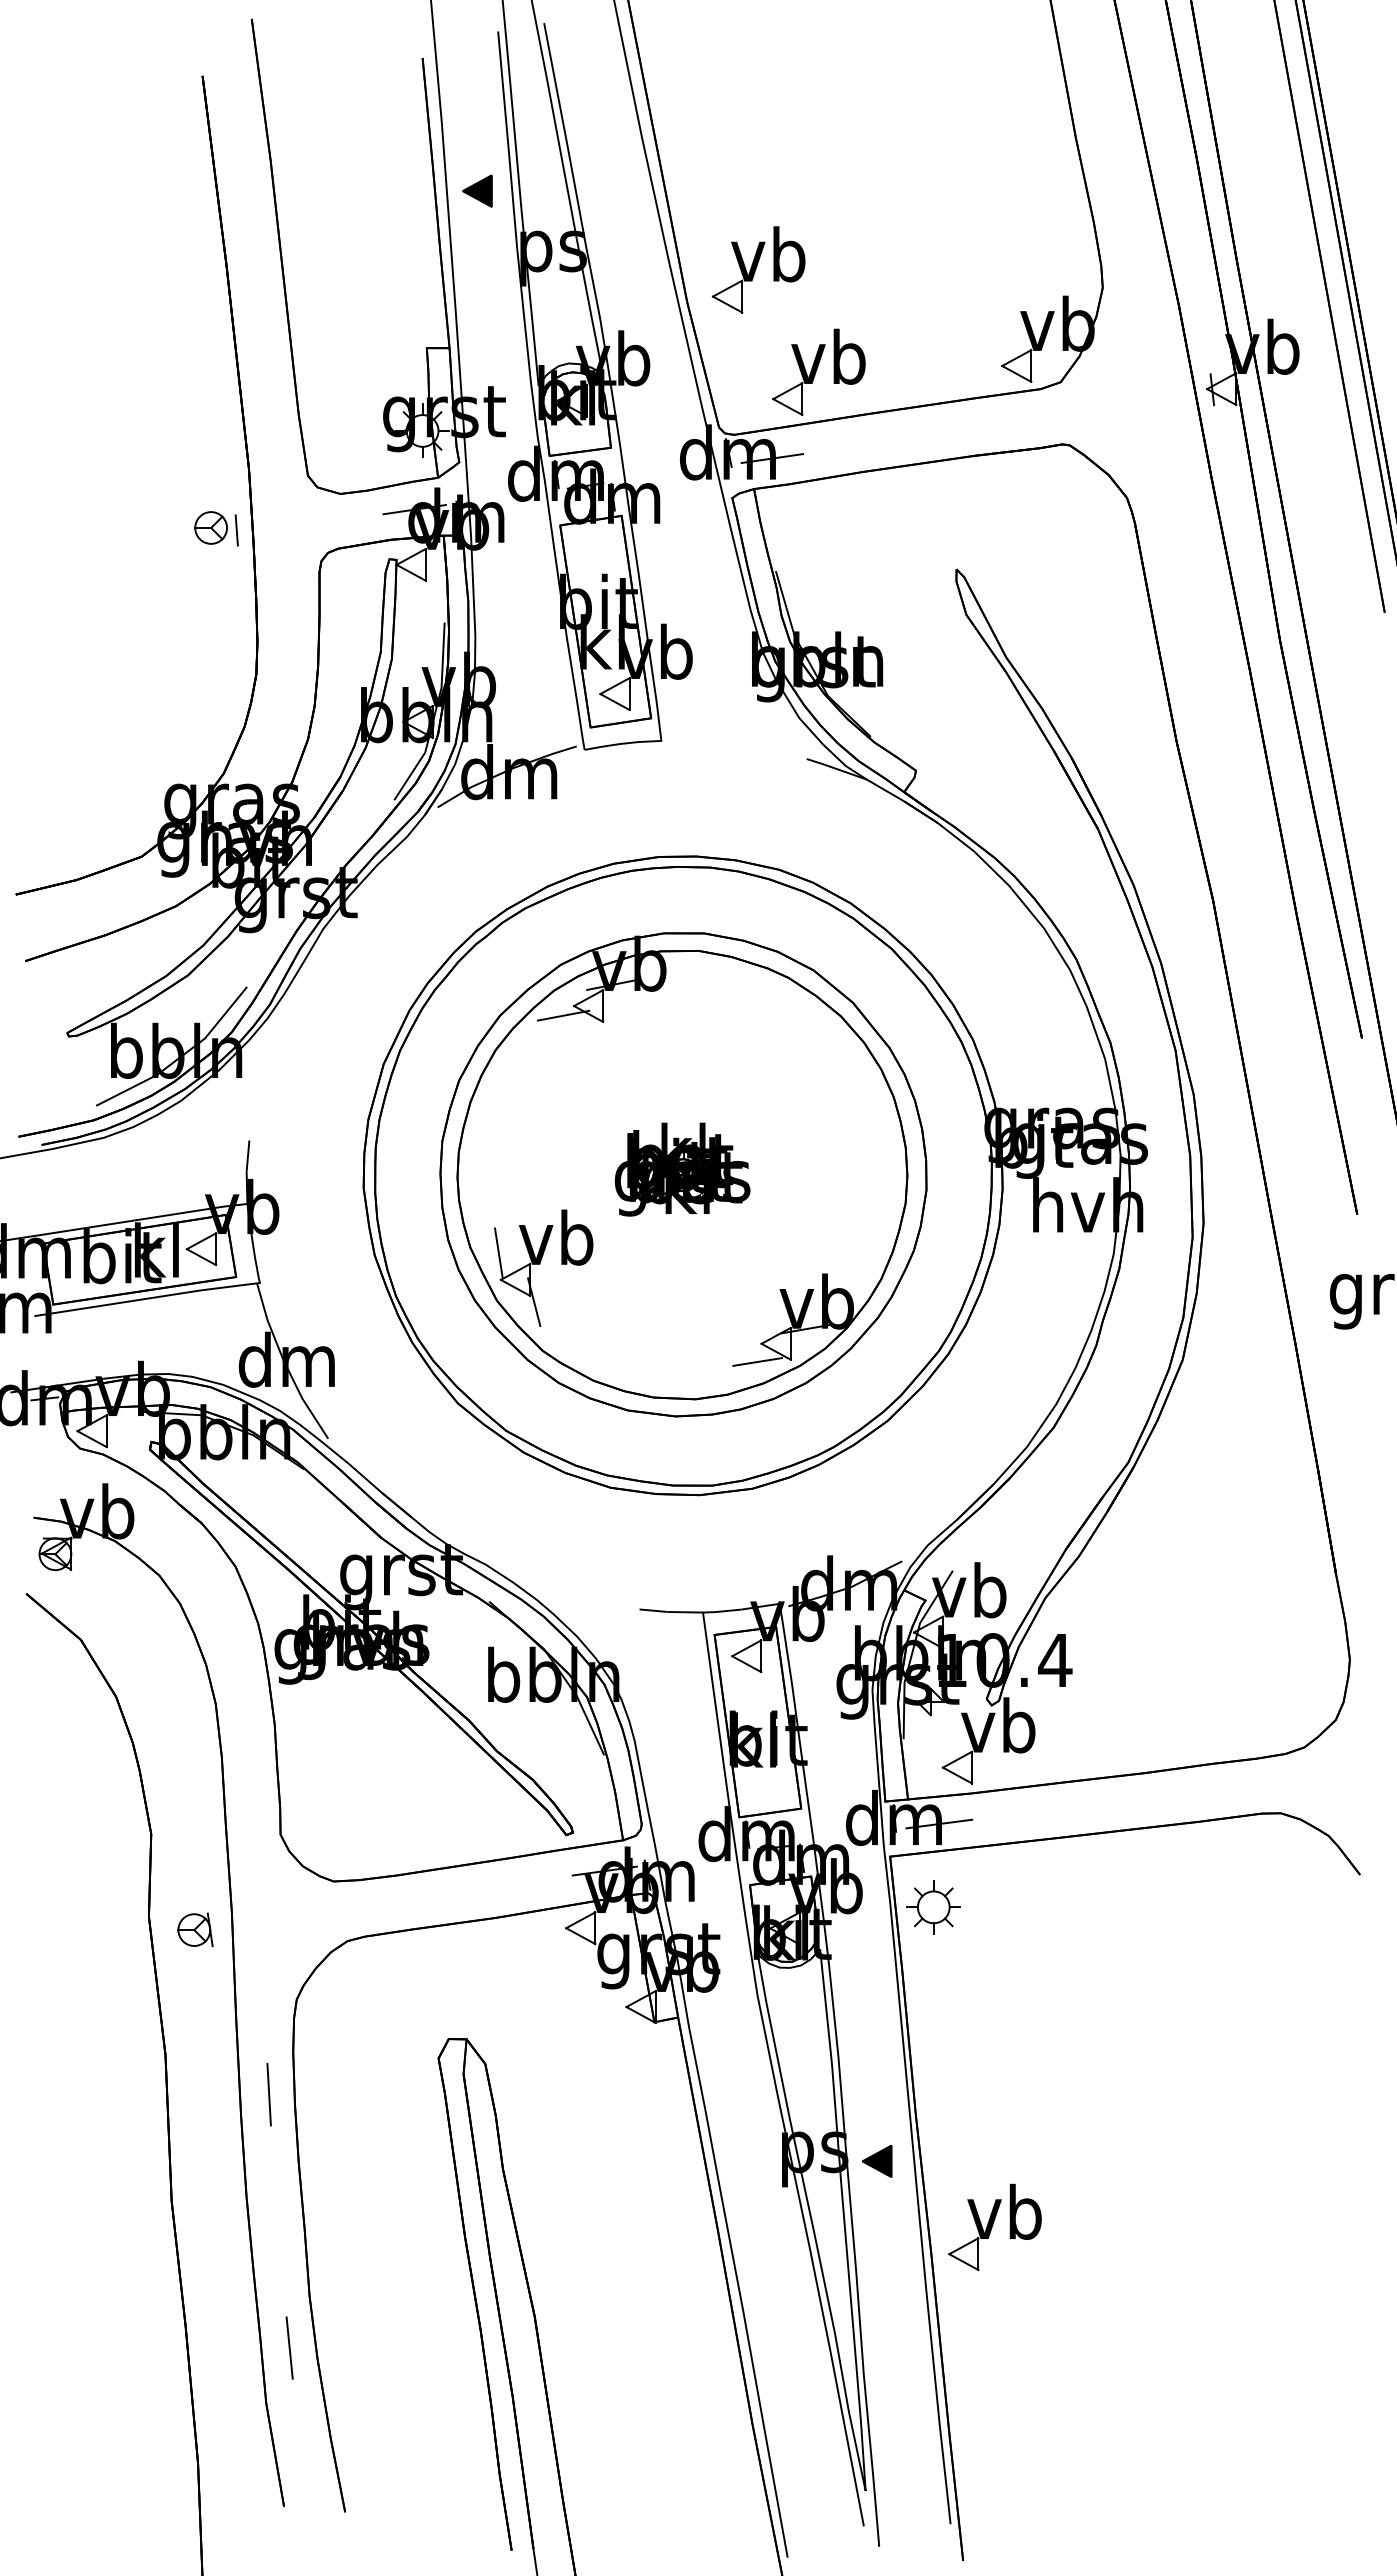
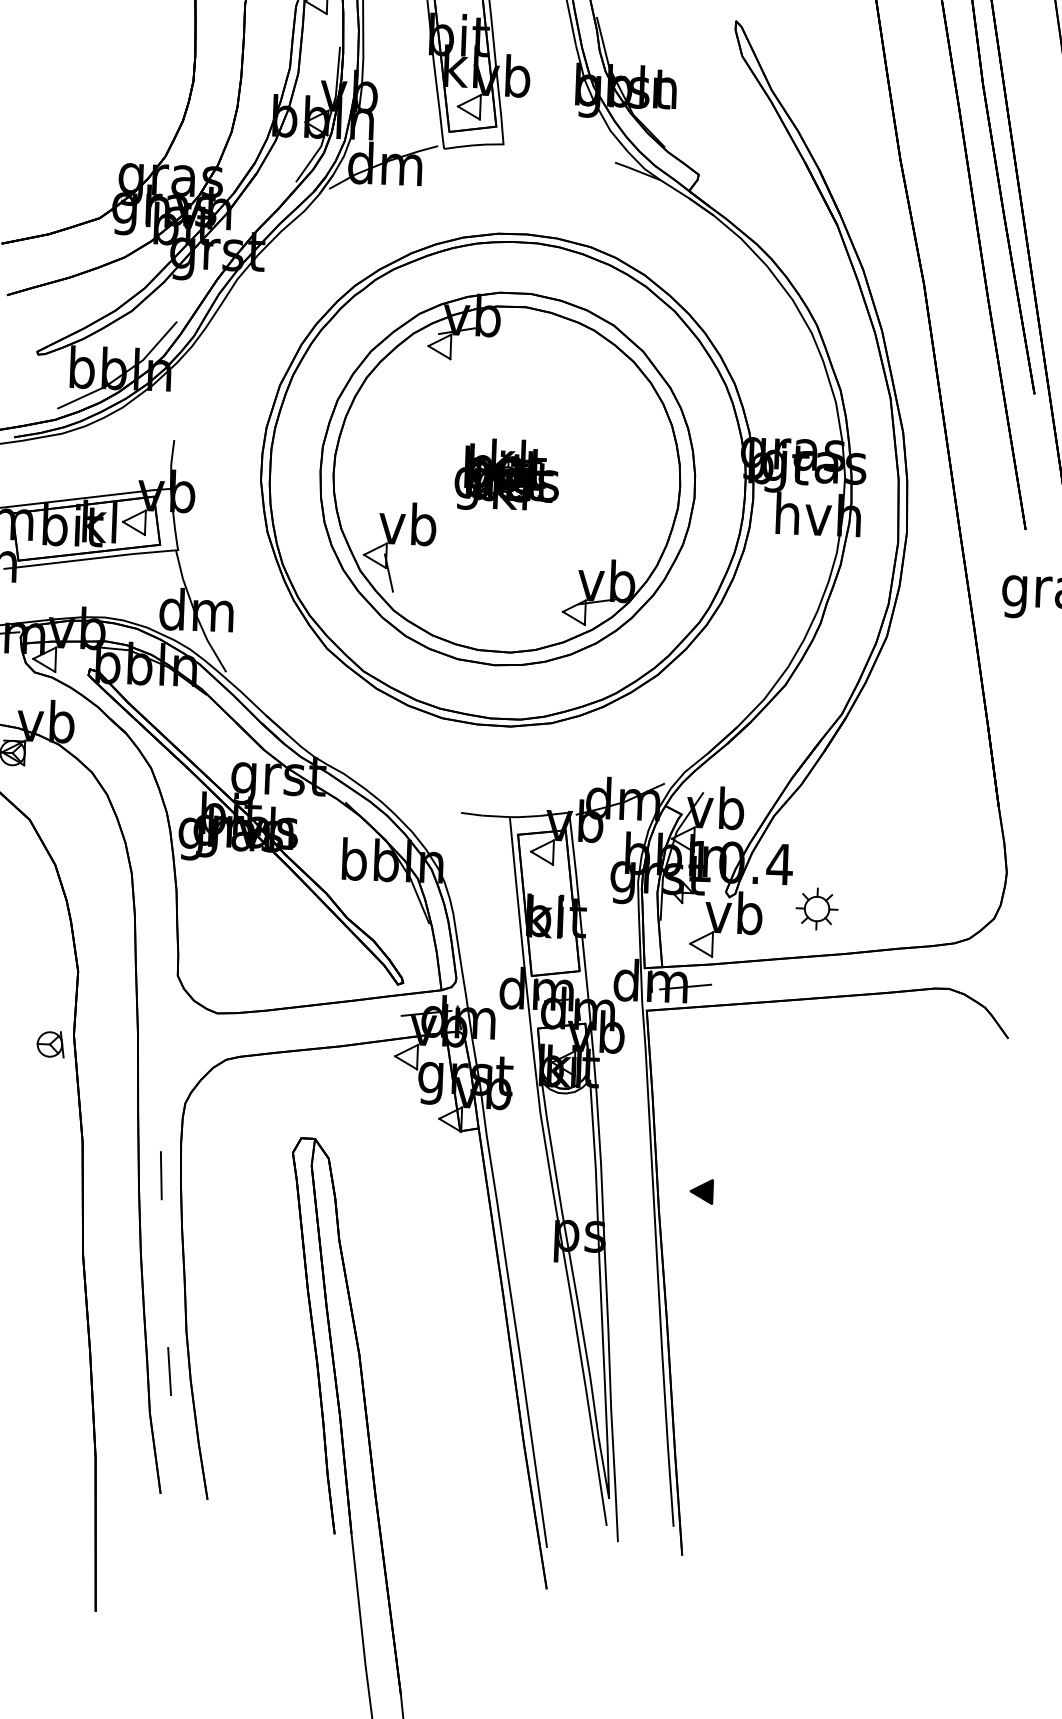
line: (563, 1015) -> (420, 353), removed
line: (498, 1253) -> (362, 534), removed
line: (757, 1361) -> (559, 625), removed
part: (933, 1907) -> (816, 909), moved
part: (195, 1929) -> (50, 1044), moved
part: (877, 2161) -> (701, 1191), moved
part: (994, 2227) -> (716, 1299), removed

